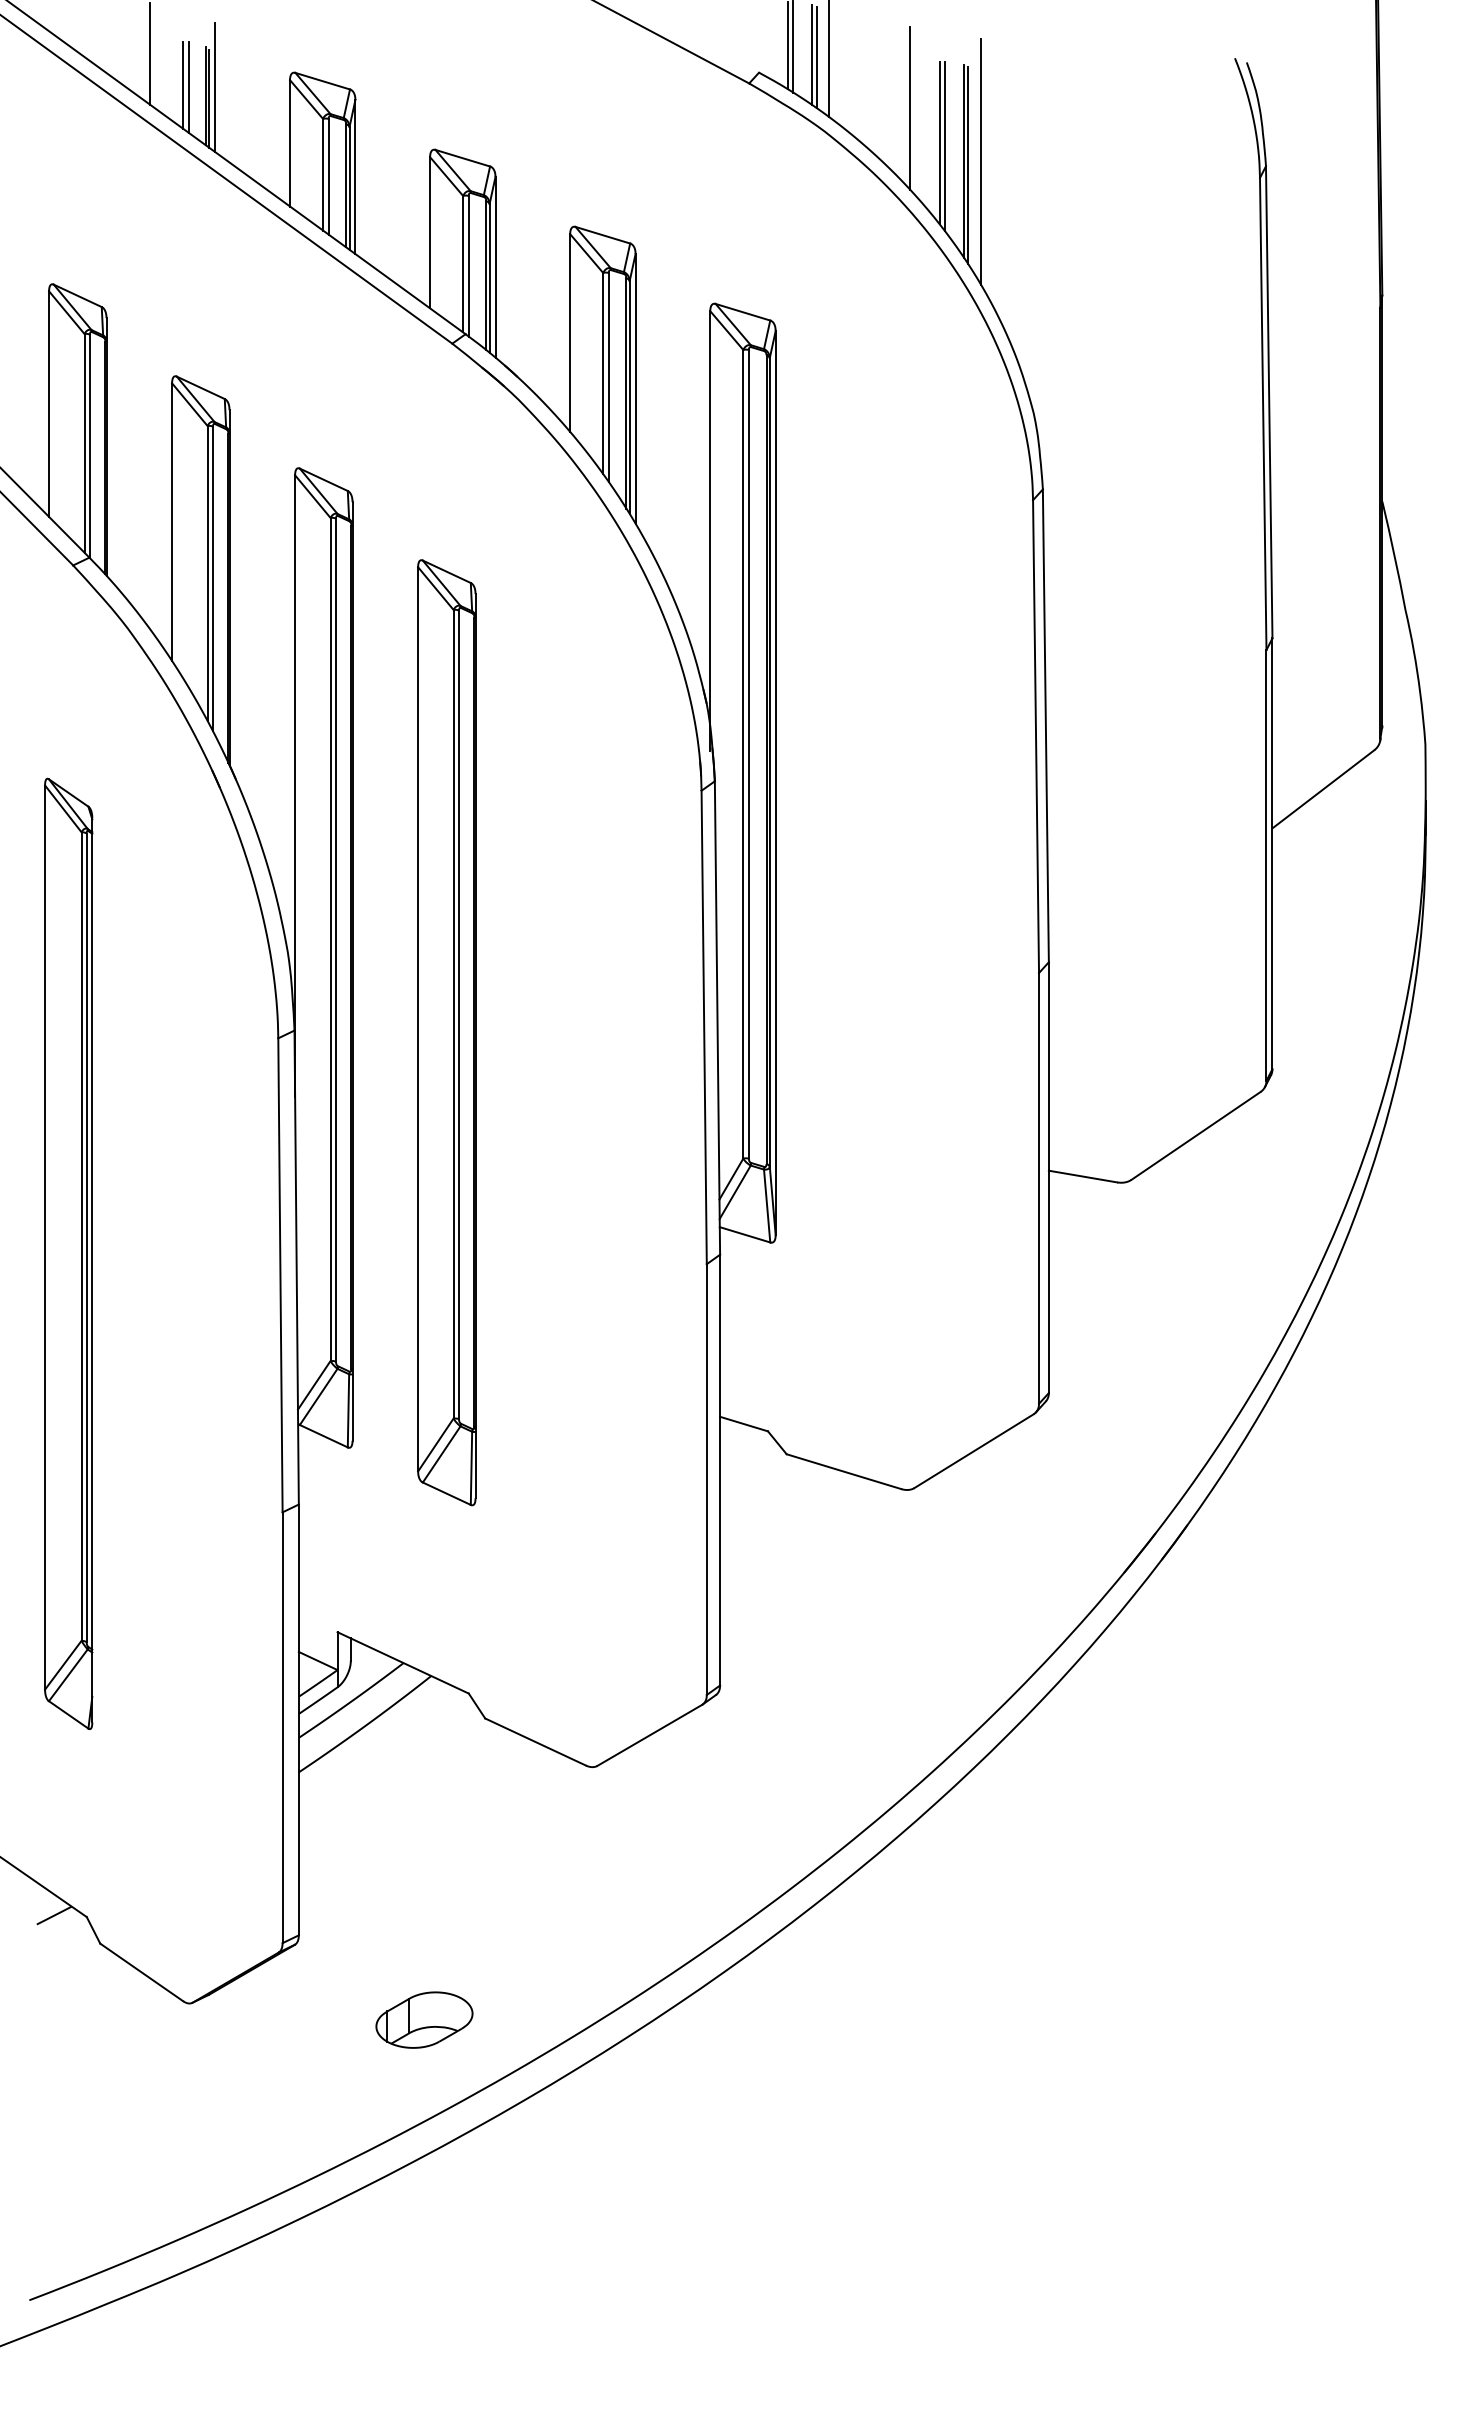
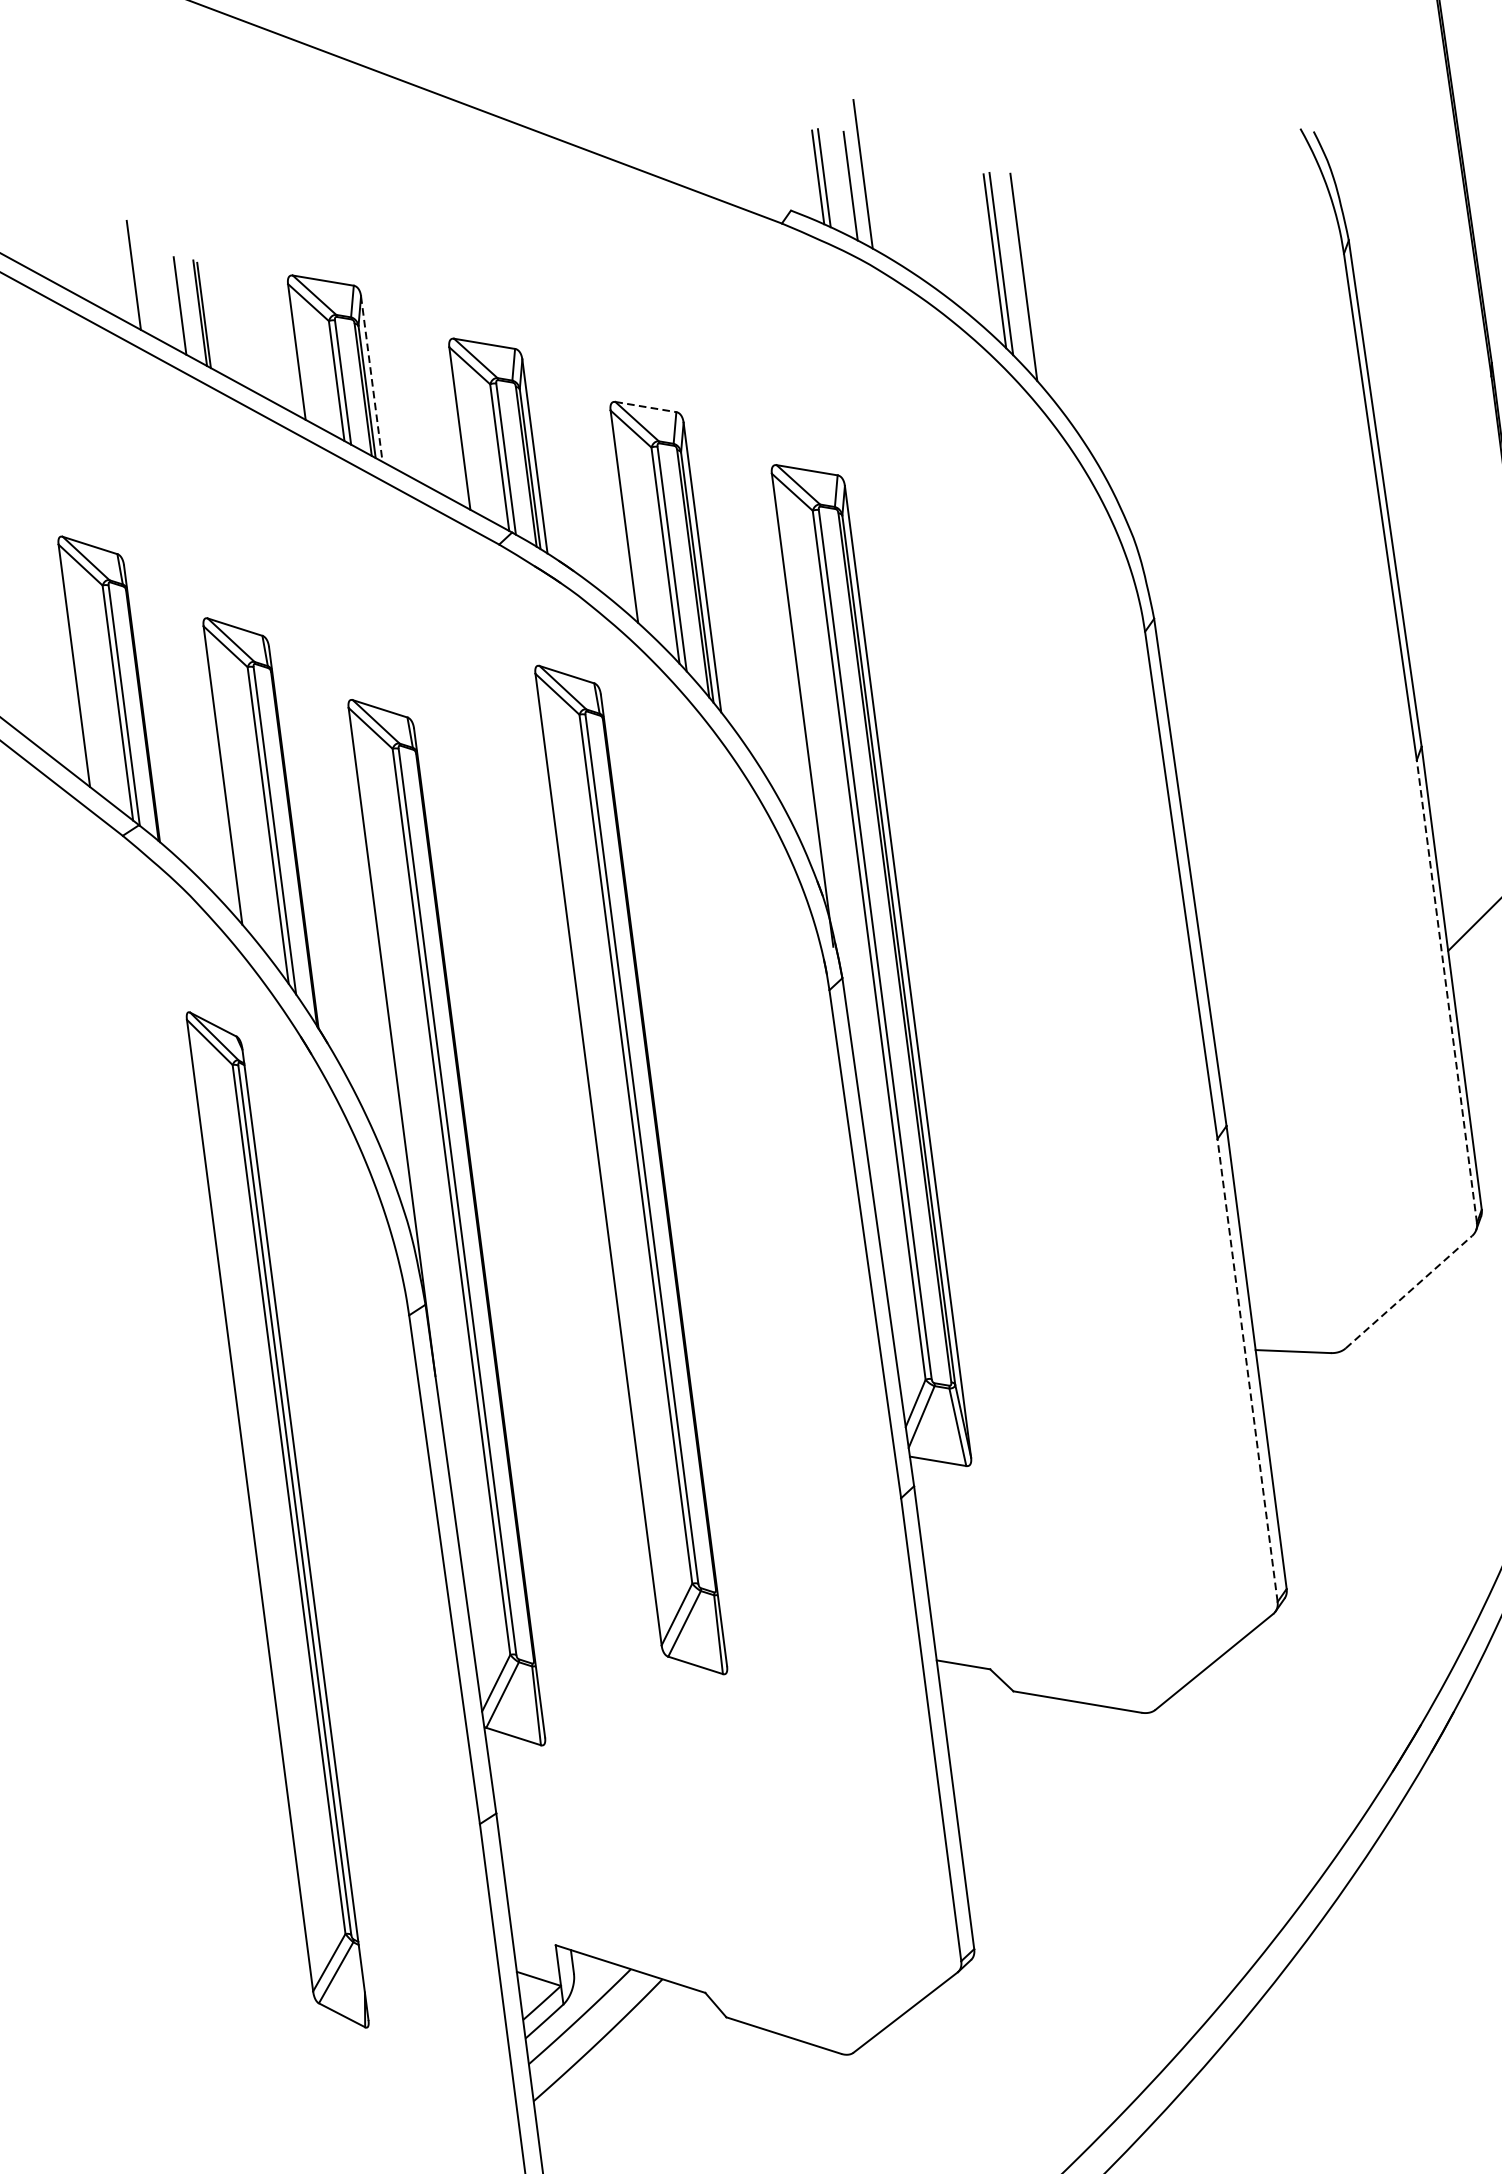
line: (812, 54) -> (845, 183), removed
line: (182, 84) -> (173, 303), removed
line: (215, 87) -> (208, 302), removed
line: (910, 108) -> (958, 227), removed
line: (981, 161) -> (1042, 274), removed
line: (968, 165) -> (1029, 281), removed
line: (355, 177) -> (371, 379), solid -> dashed
line: (602, 235) -> (645, 407), solid -> dashed
line: (1266, 864) -> (1446, 990), solid -> dashed
part: (446, 1032) -> (630, 1169), moved
line: (1196, 1135) -> (1409, 1291), solid -> dashed
line: (1039, 1187) -> (1247, 1369), solid -> dashed
part: (68, 1253) -> (277, 1519), moved

